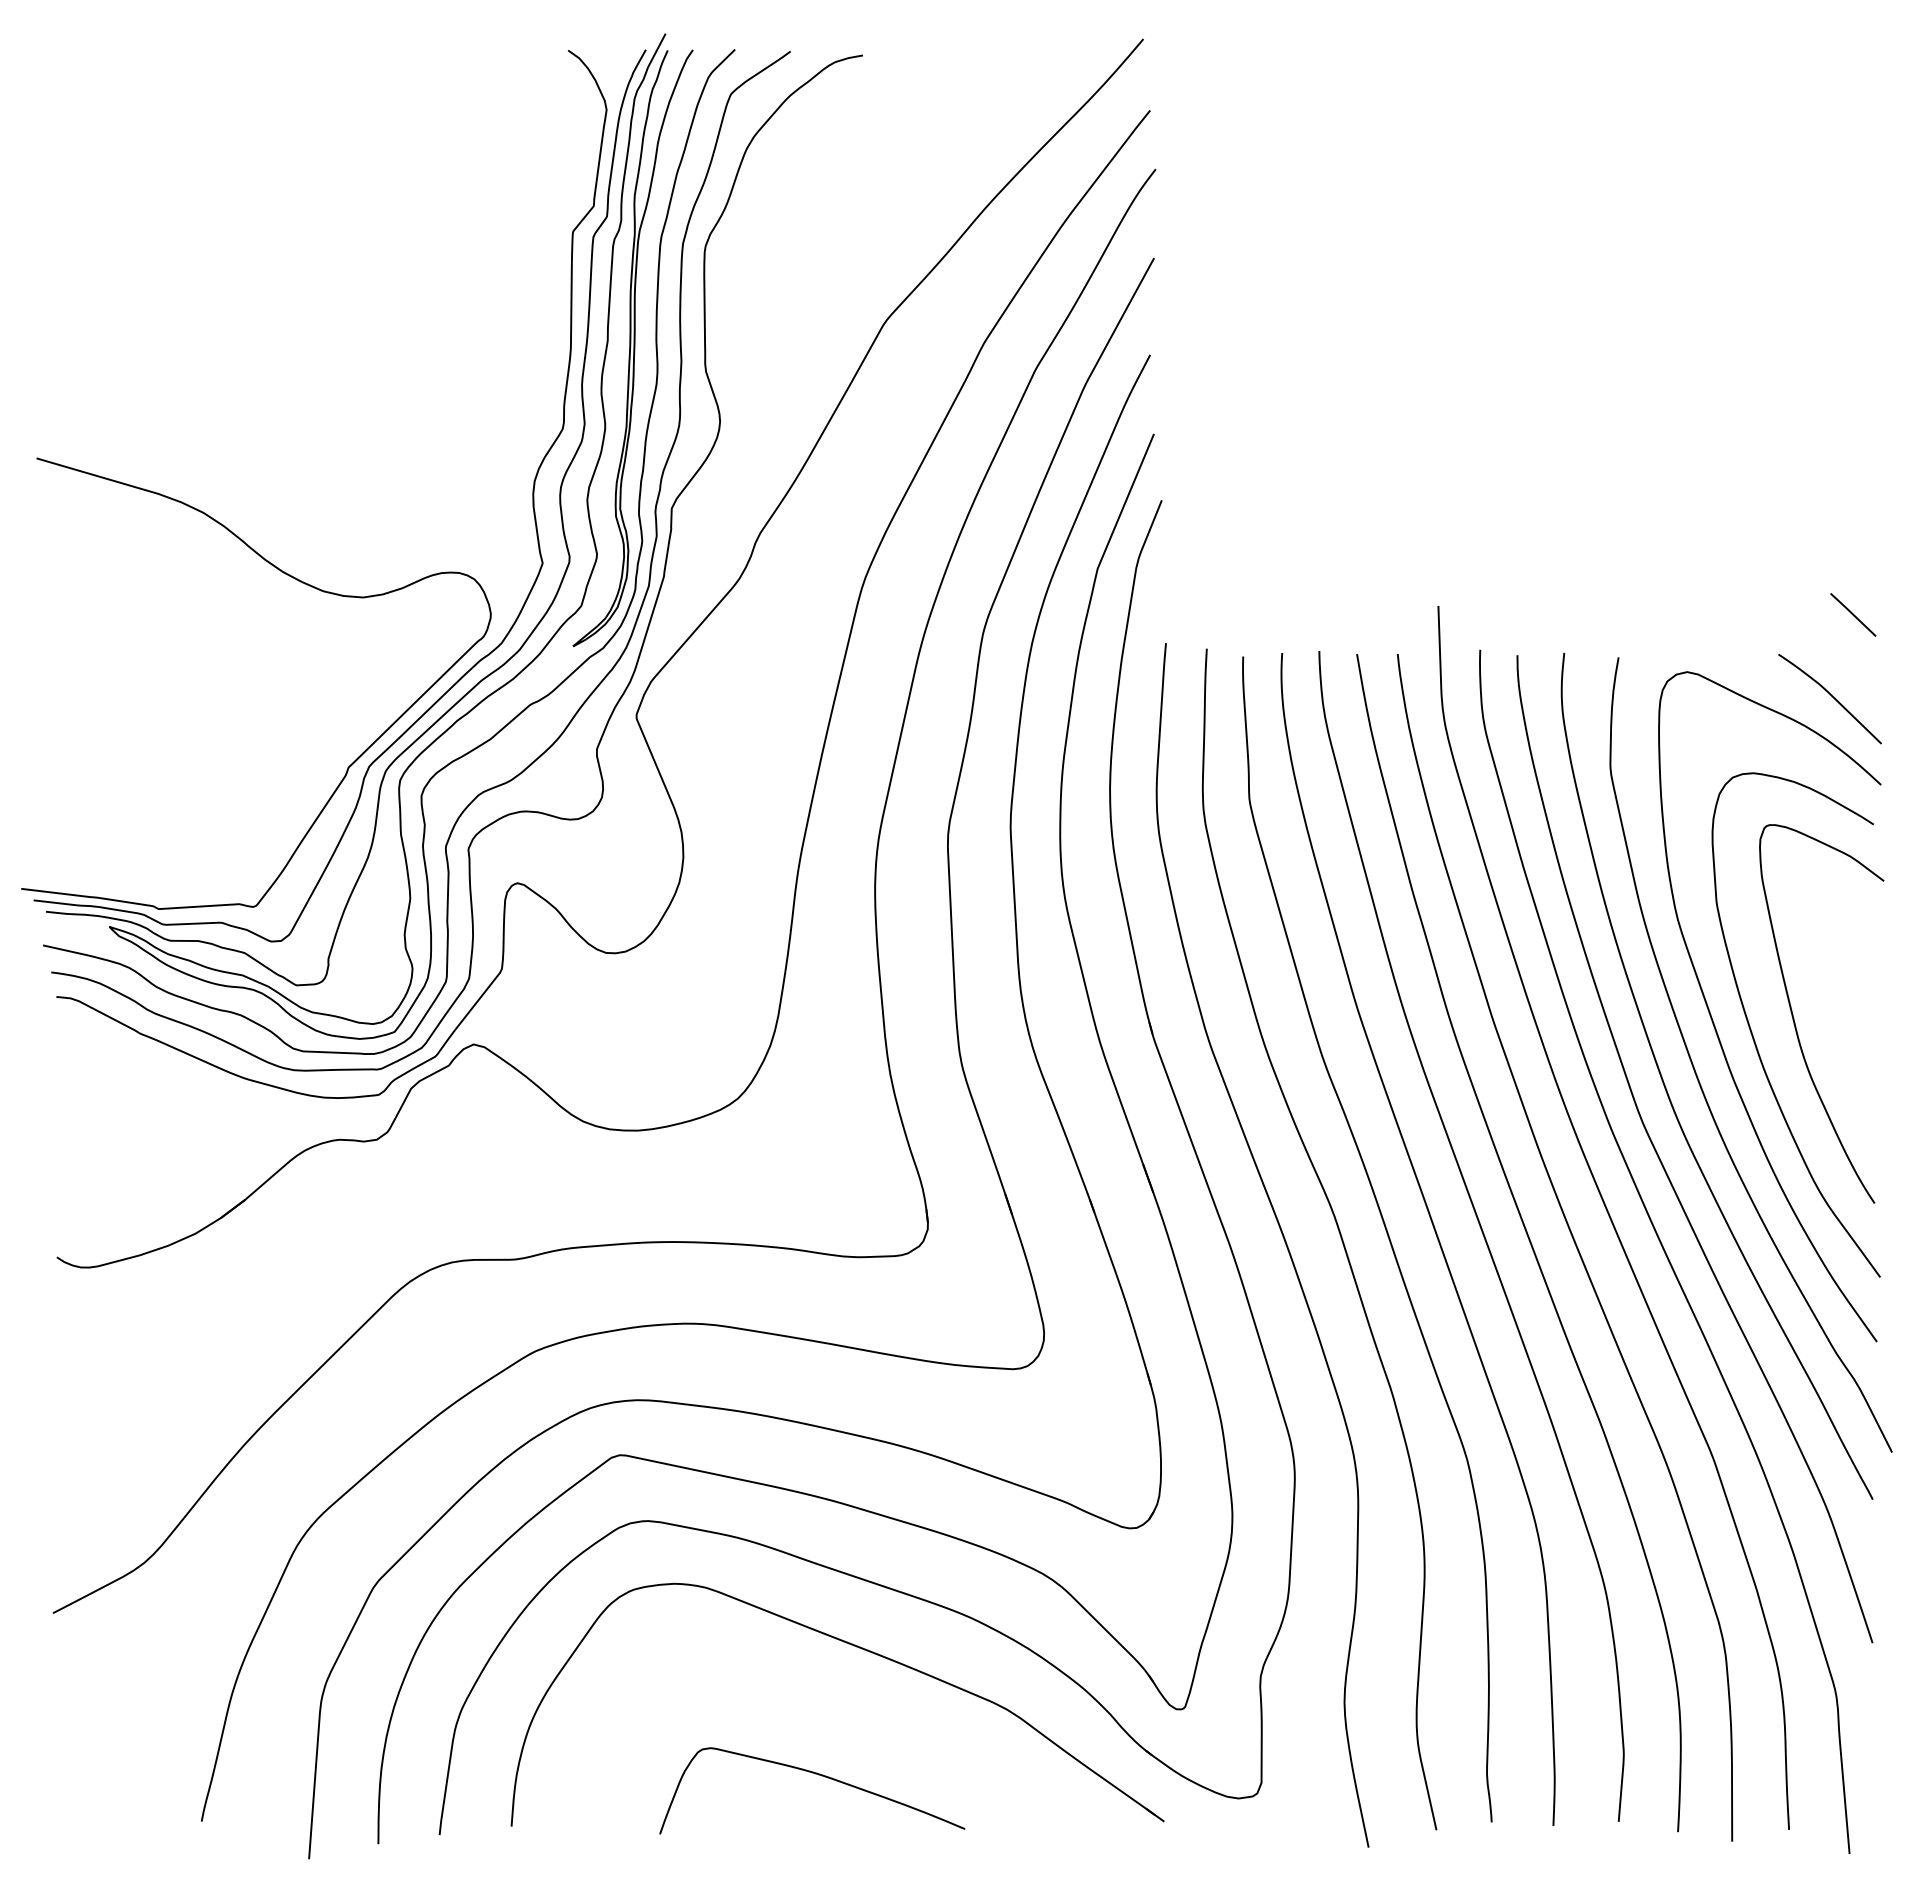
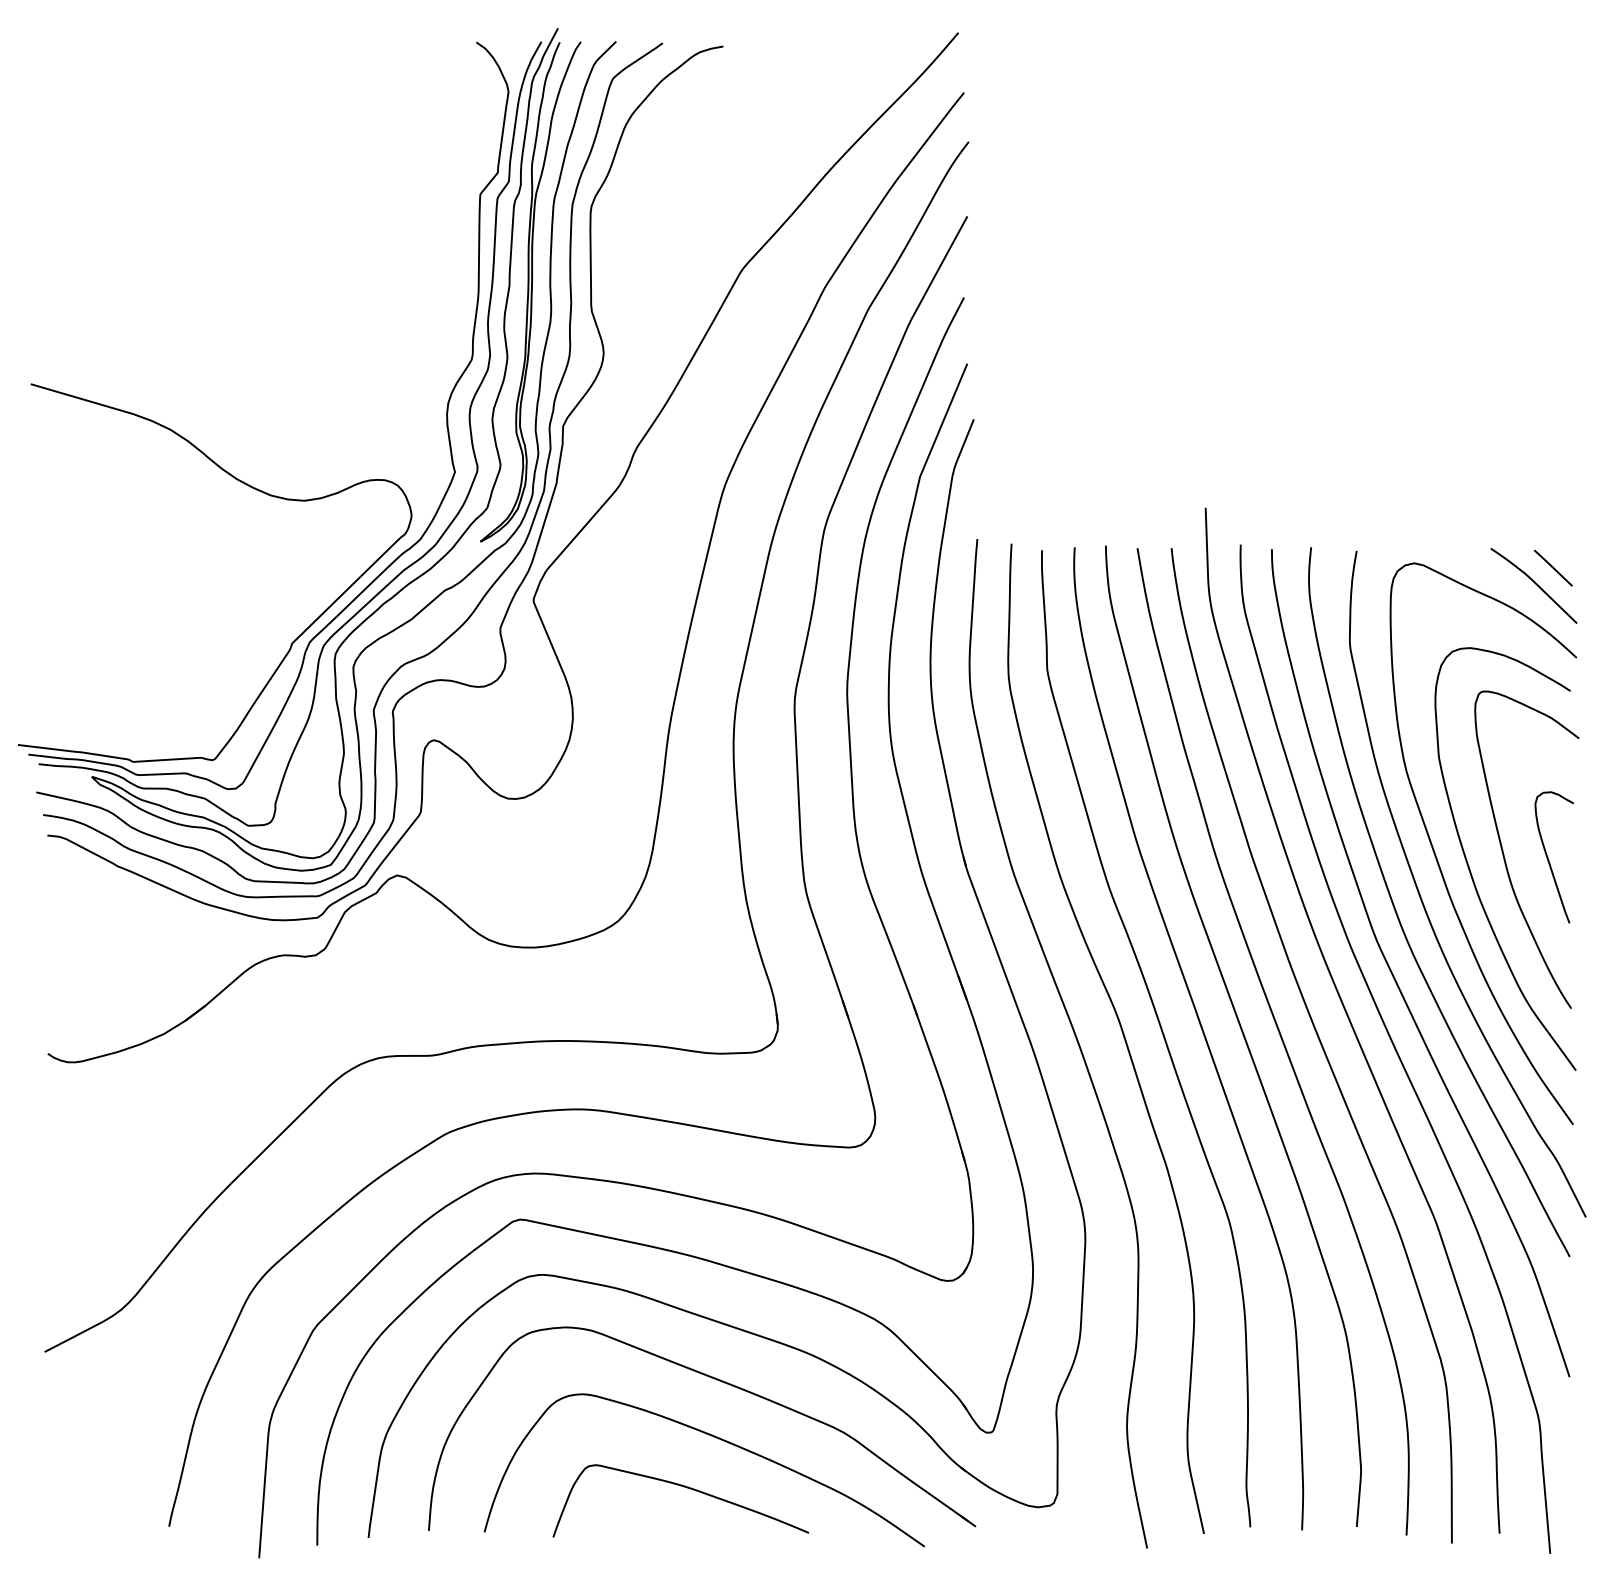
line: (1853, 614) -> (1553, 567), moved
curve: (1847, 1023) -> (1548, 857), added
curve: (857, 1717) -> (718, 1439), added

